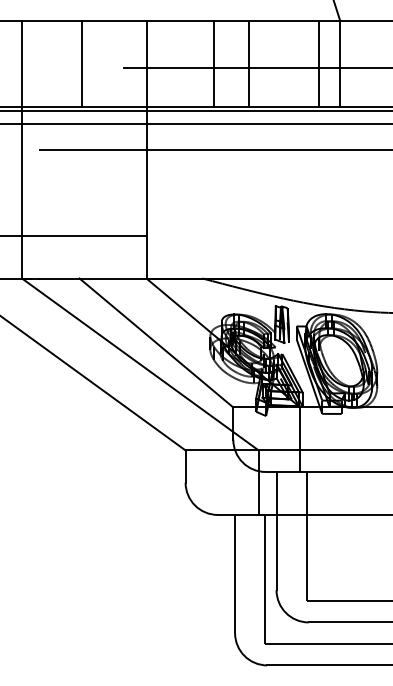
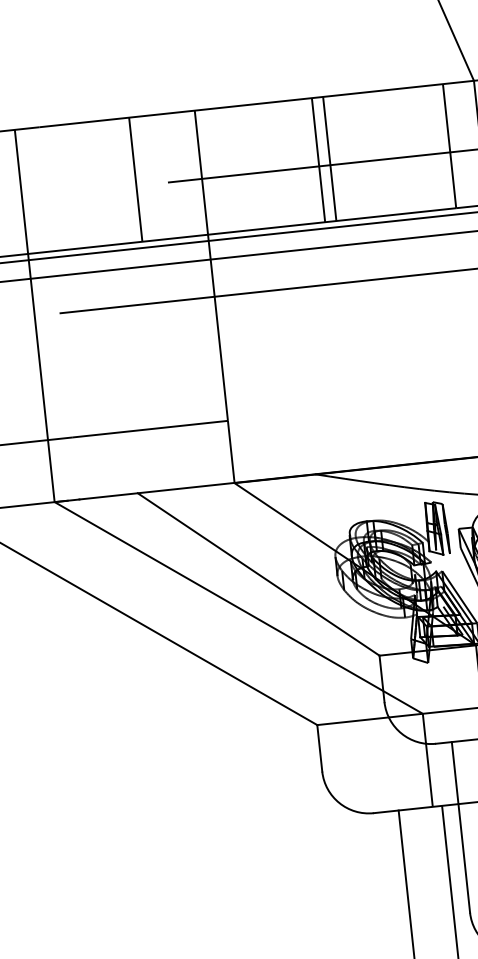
line: (82, 63) -> (136, 179), moved
line: (213, 63) -> (318, 160), moved
line: (248, 63) -> (329, 158), moved

